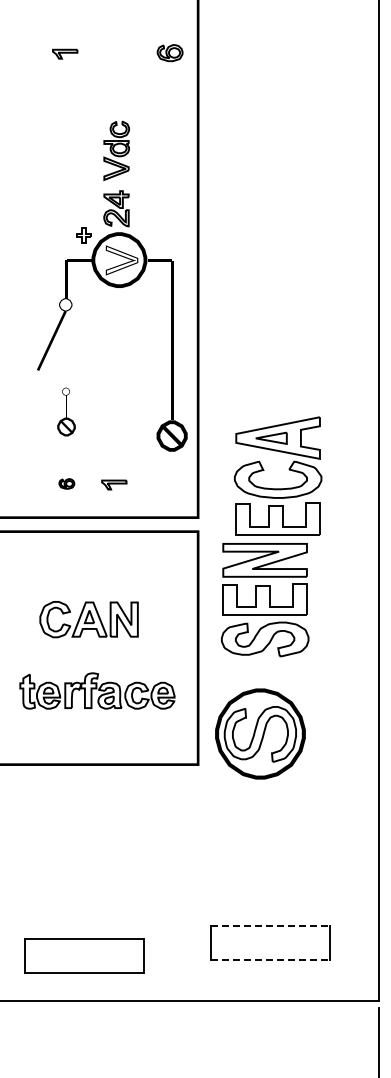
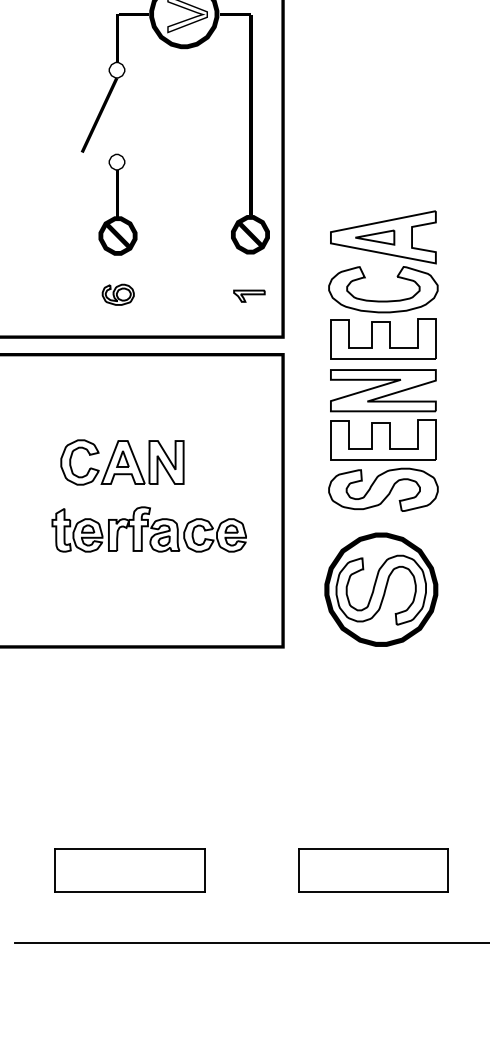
part: (66, 411) -> (117, 203), size x1.67
part: (66, 483) -> (117, 294), size x1.67
part: (114, 484) -> (249, 295), moved
part: (265, 600) -> (383, 441), moved
part: (88, 619) -> (121, 462), moved
part: (97, 690) -> (149, 528), moved
part: (260, 733) -> (381, 589), moved
line: (270, 925) -> (373, 848), dashed -> solid
part: (84, 955) -> (130, 870), moved
line: (270, 960) -> (373, 892), dashed -> solid

